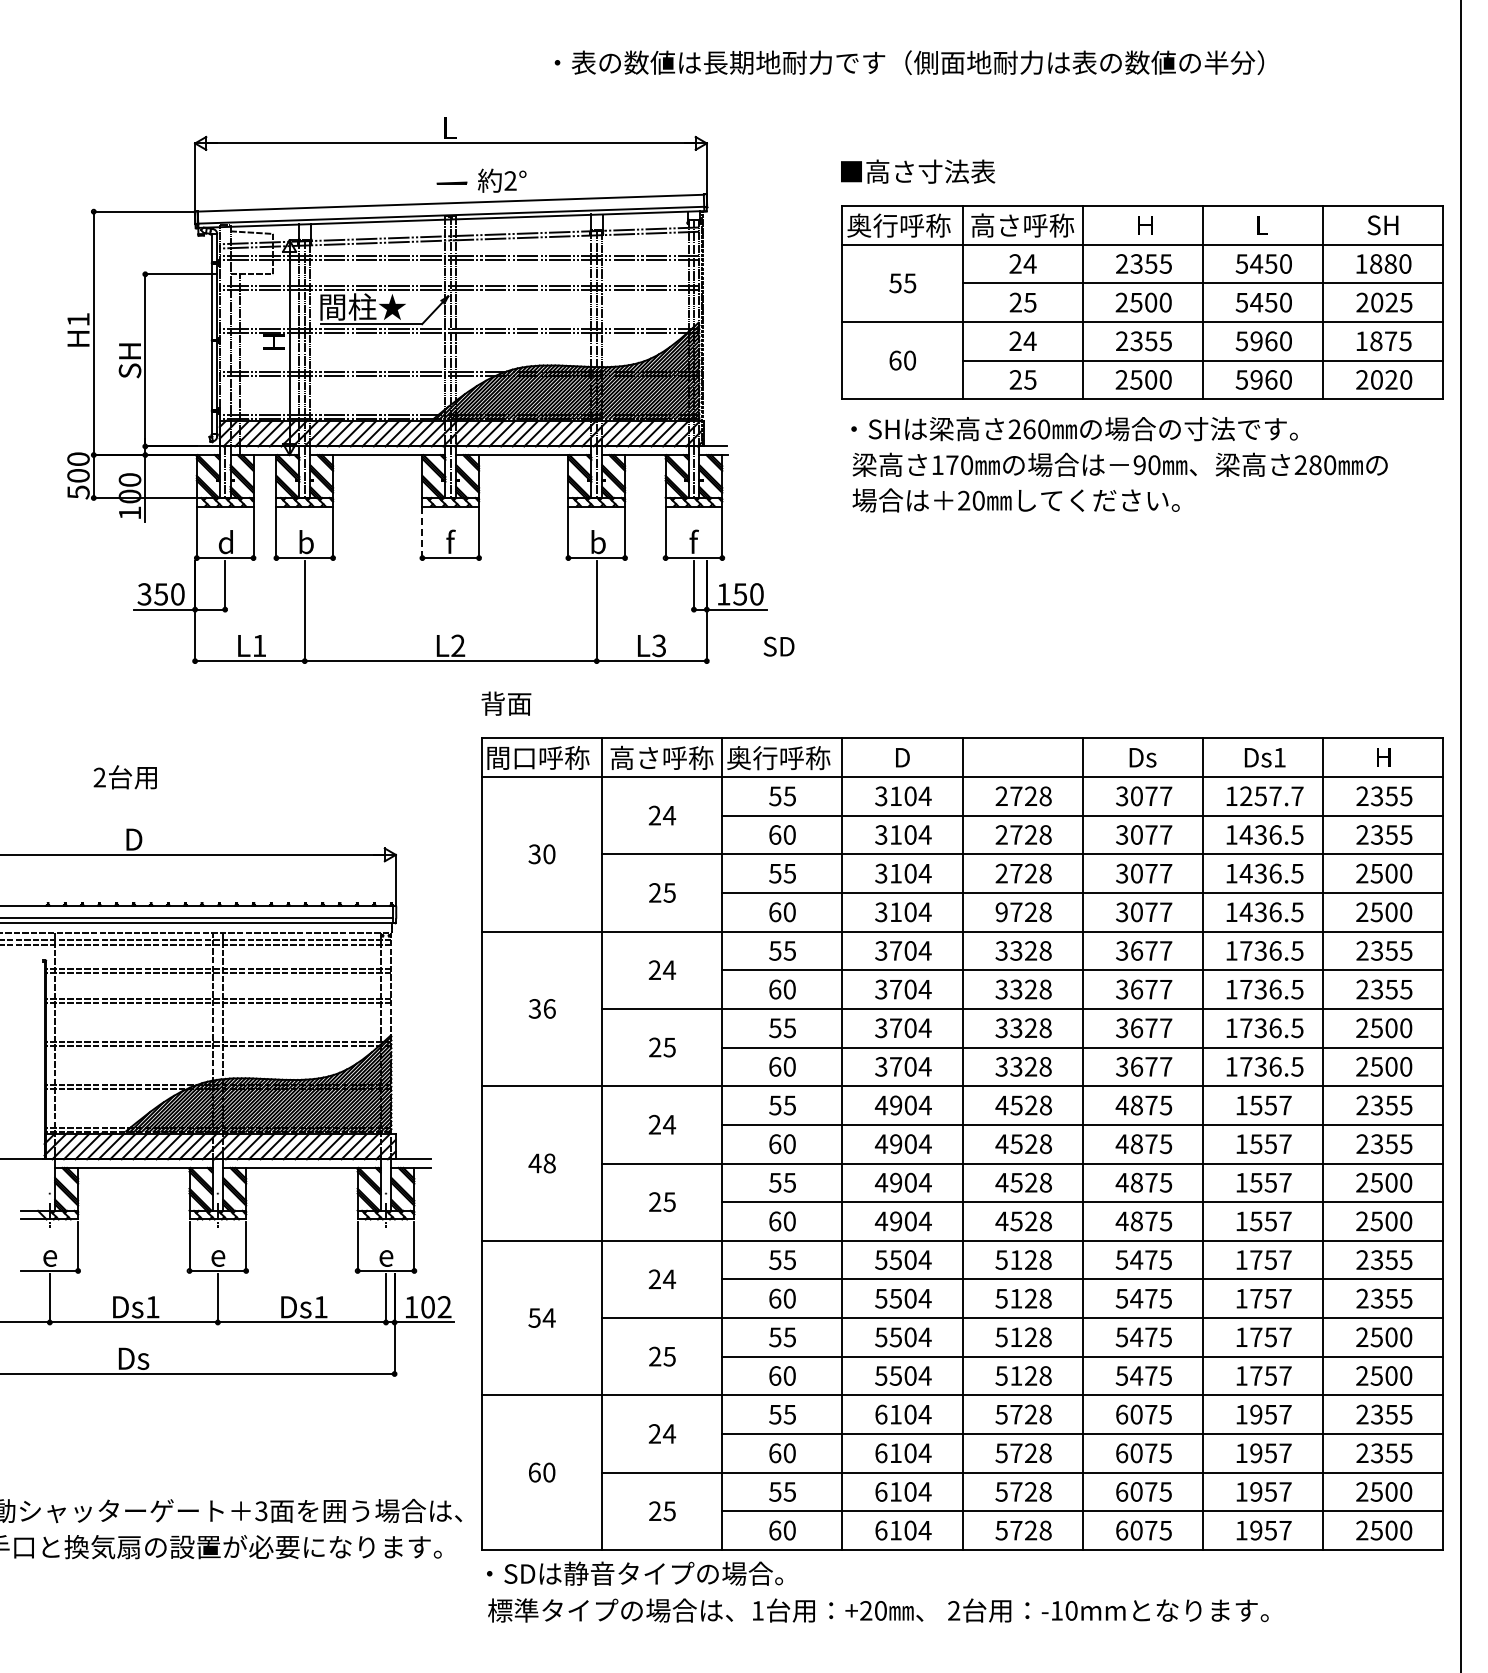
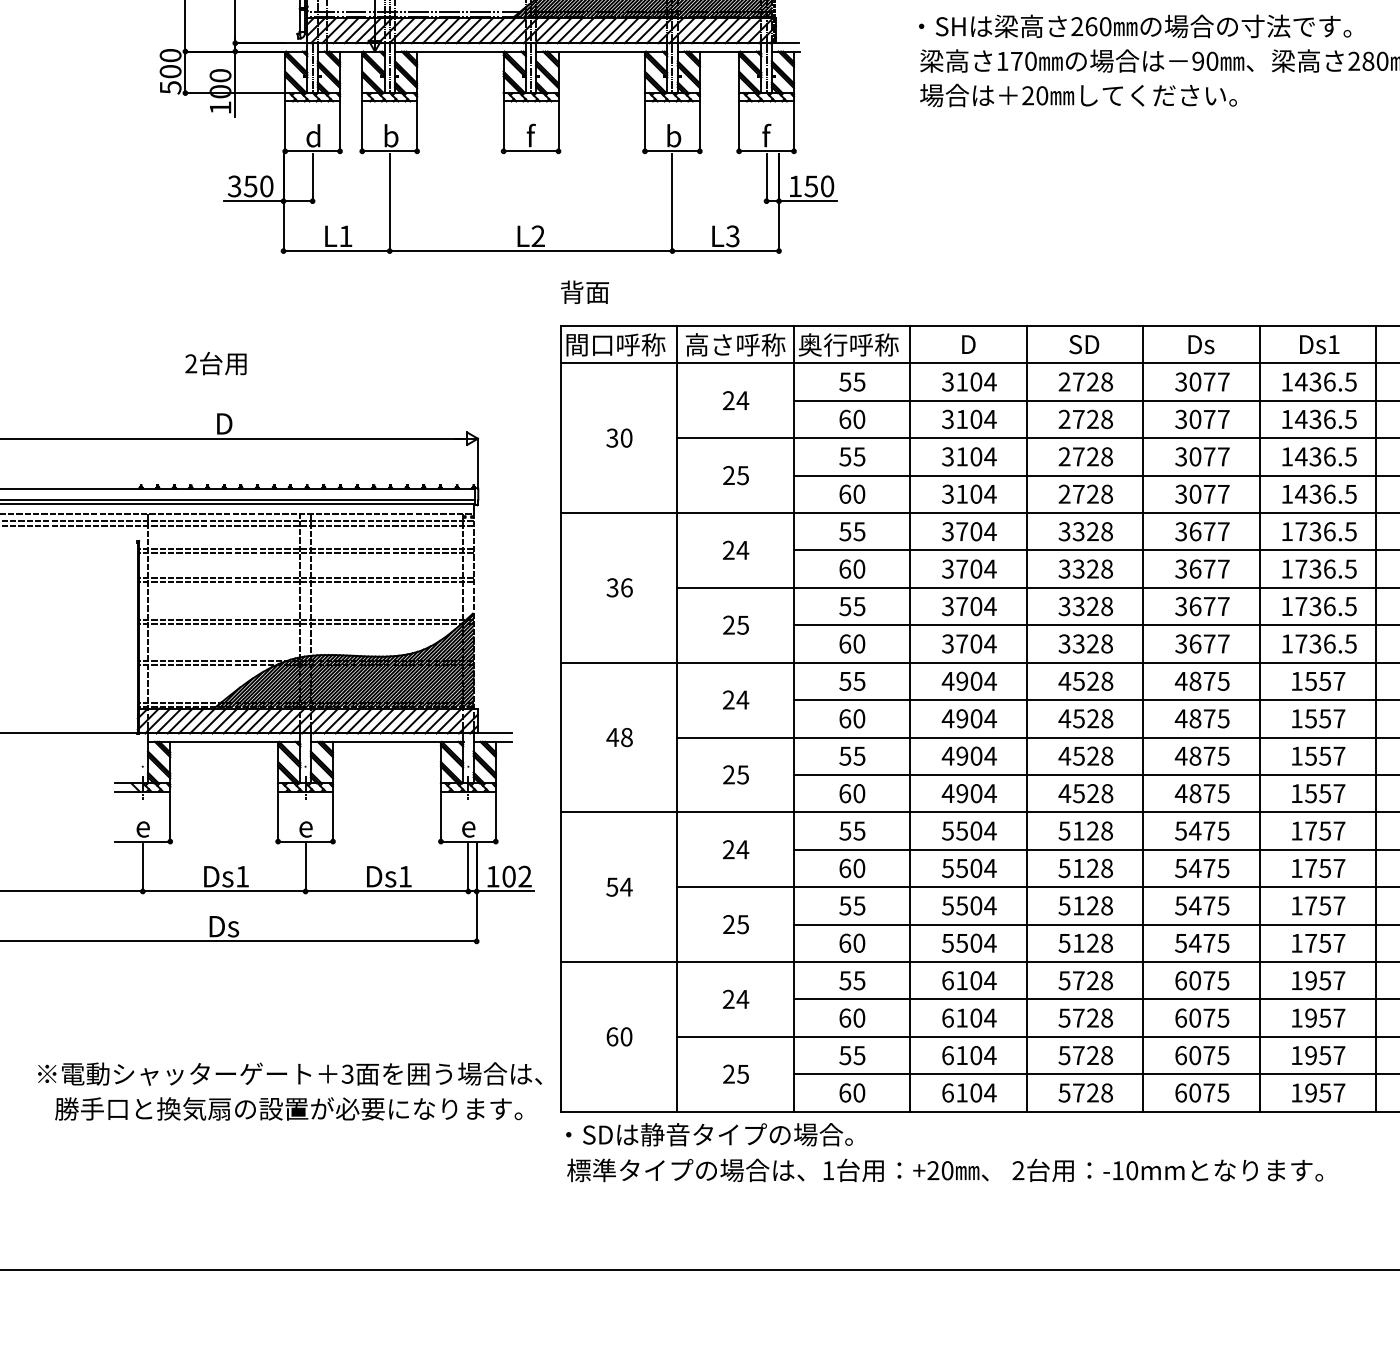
line: (422, 532) -> (503, 126), dashed -> solid
text: (778, 646) -> (1083, 344), moved
text: (1271, 796) -> (1325, 382), 1257.7 -> 1436.5
text: (1001, 912) -> (1064, 494), 9728 -> 2728

